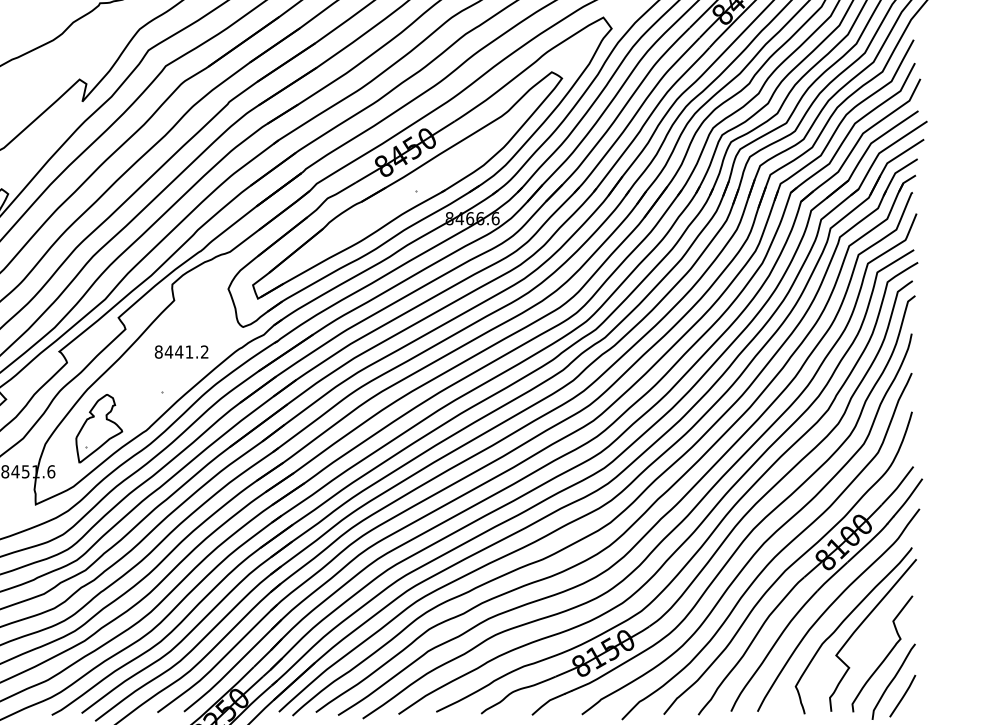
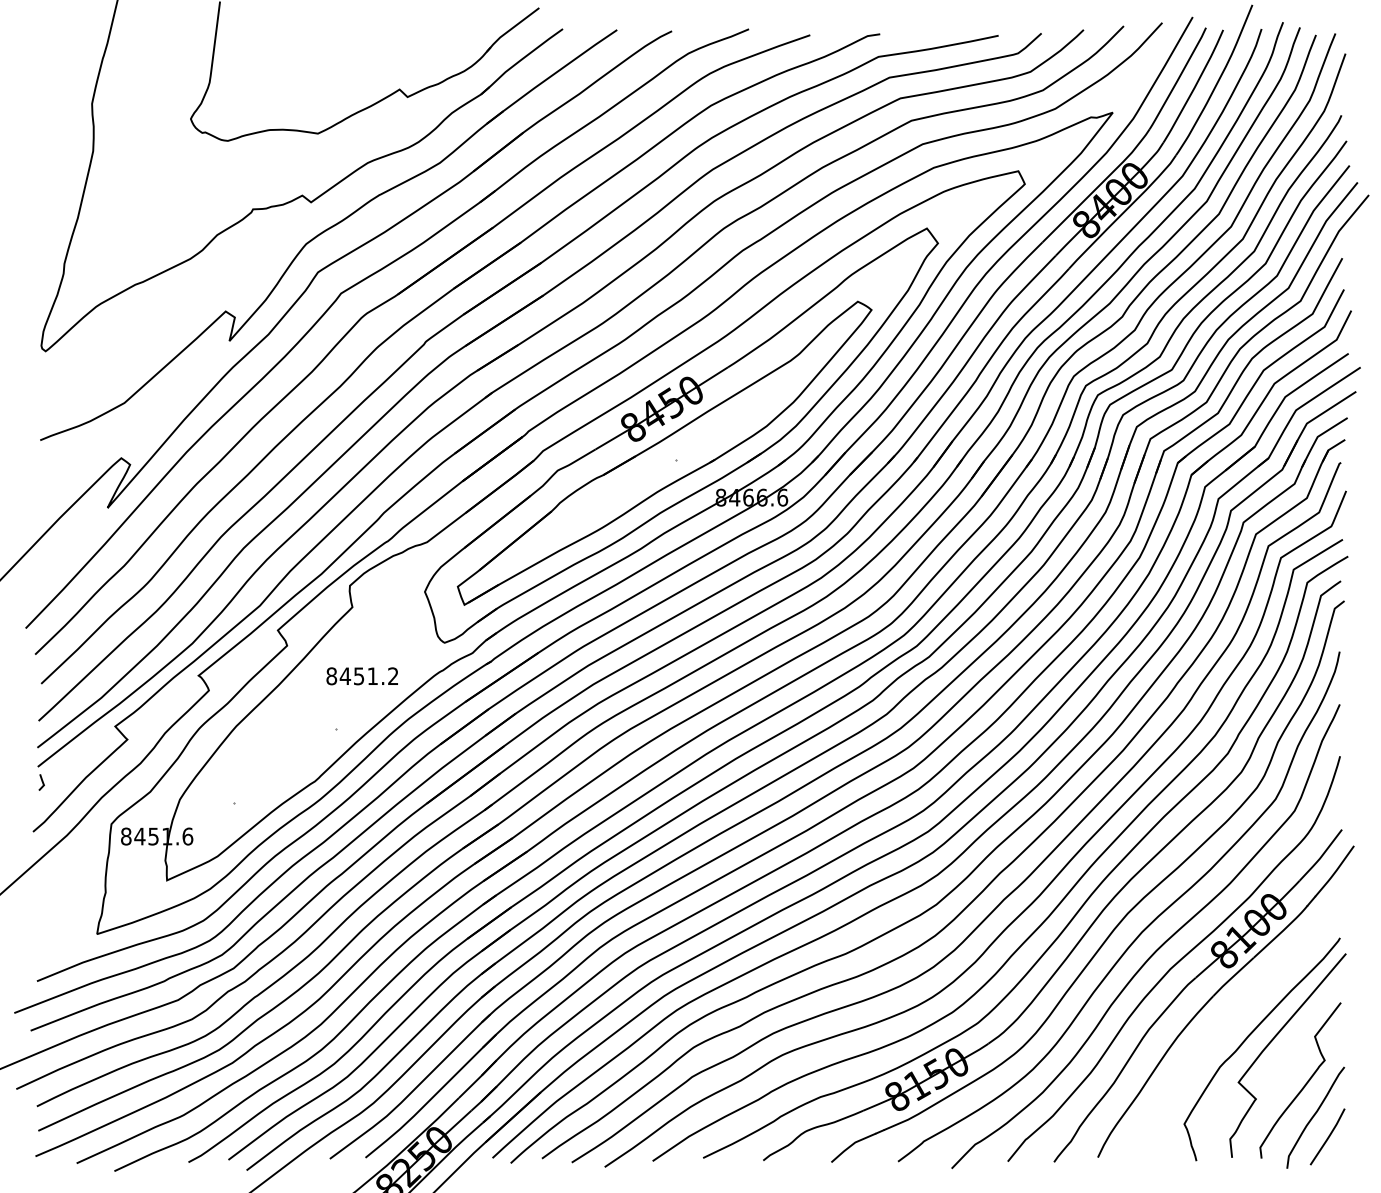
text: (178, 352) -> (358, 676), 8441.2 -> 8451.2
part: (98, 428) -> (251, 778), removed
curve: (833, 603) -> (1234, 1013), removed

